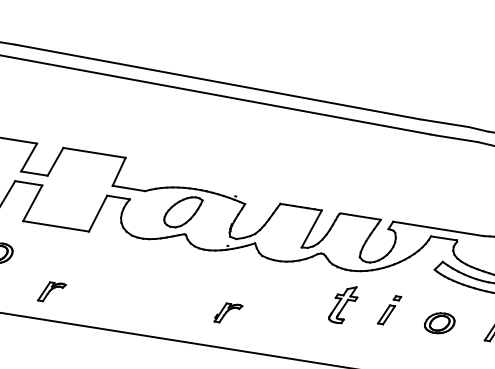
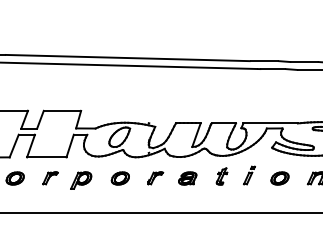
part: (107, 274) -> (81, 180), added
part: (171, 280) -> (119, 178), added
part: (51, 292) -> (50, 178), moved
part: (285, 298) -> (187, 178), added
part: (342, 304) -> (221, 176), size x0.71
part: (228, 313) -> (155, 178), moved

